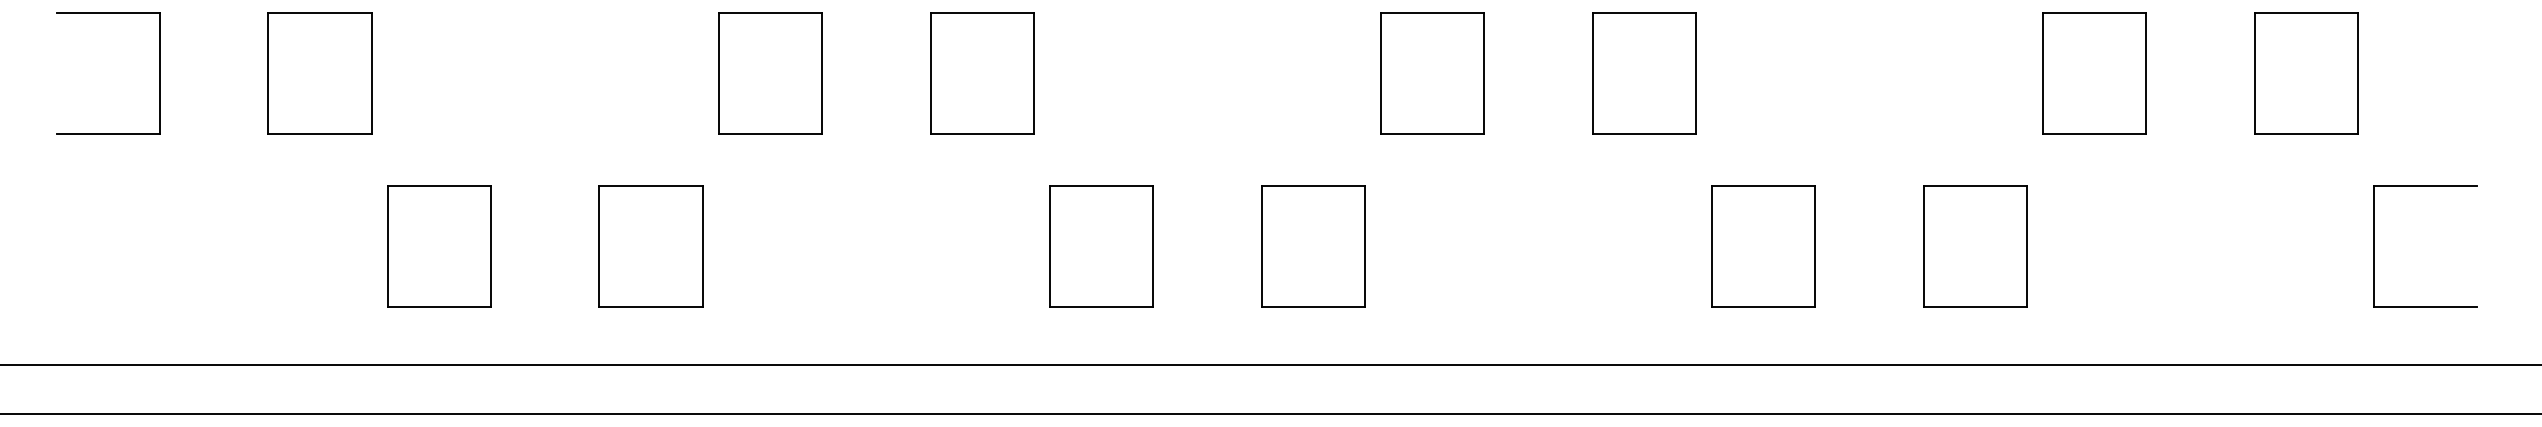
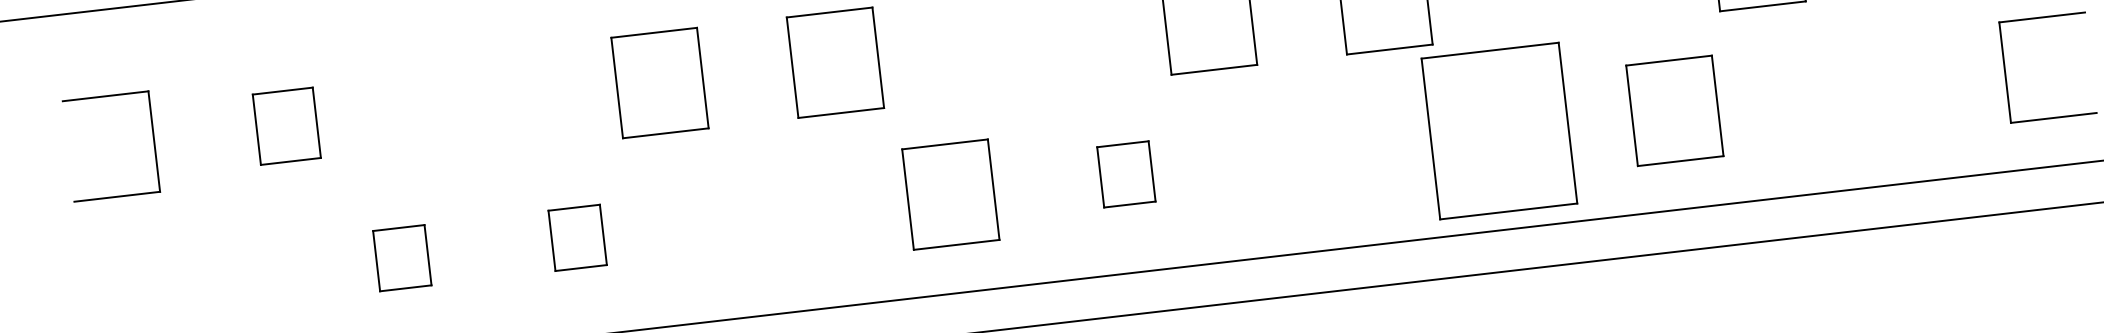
part: (319, 73) -> (286, 126), size x0.7
part: (439, 246) -> (402, 258), size x0.6
part: (650, 246) -> (577, 238), size x0.6
part: (1313, 246) -> (1126, 174), size x0.6
part: (1763, 246) -> (1499, 131), size x1.6

